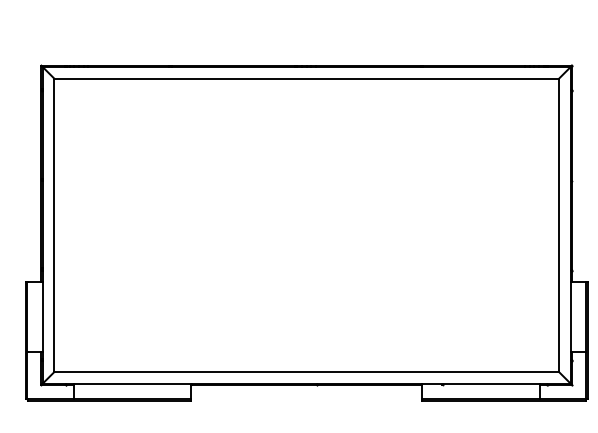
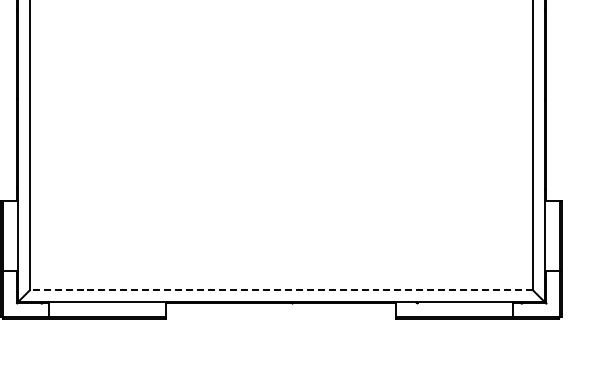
line: (306, 372) -> (281, 290), solid -> dashed

